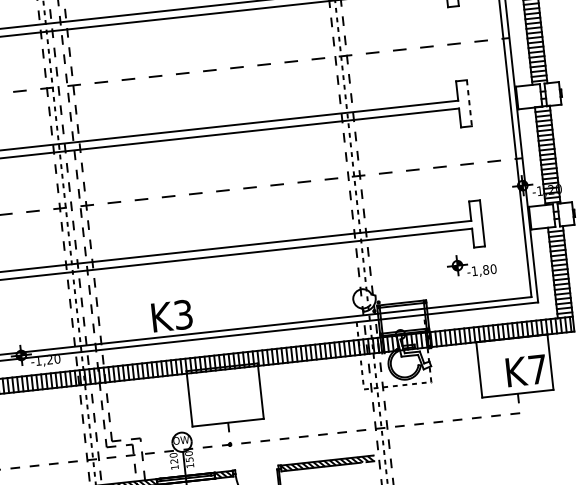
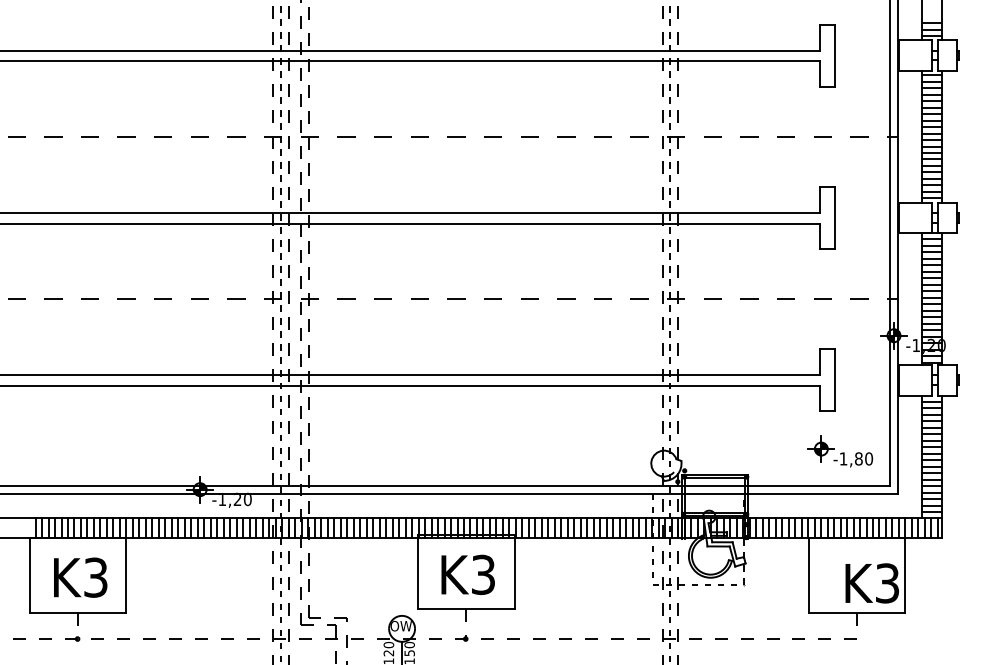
line: (469, 103) -> (834, 218), dashed -> solid
part: (471, 266) -> (839, 451), moved
text: (171, 315) -> (467, 574), moved
text: (537, 369) -> (887, 583), K7 -> K3

